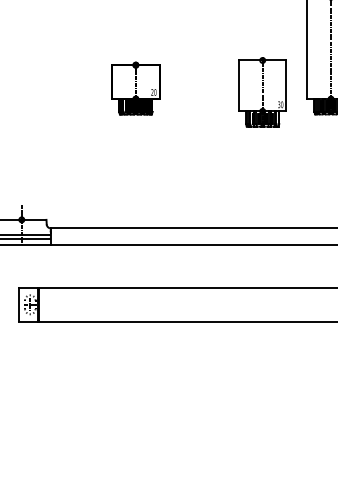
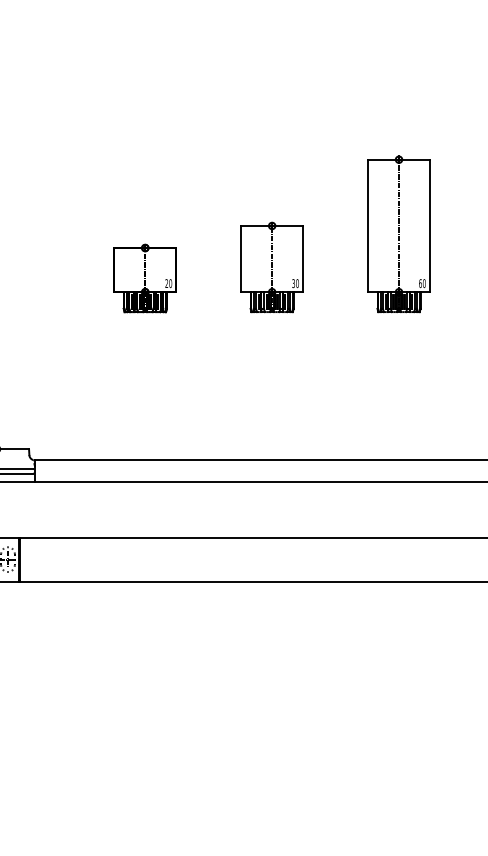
part: (262, 92) -> (271, 267), moved

